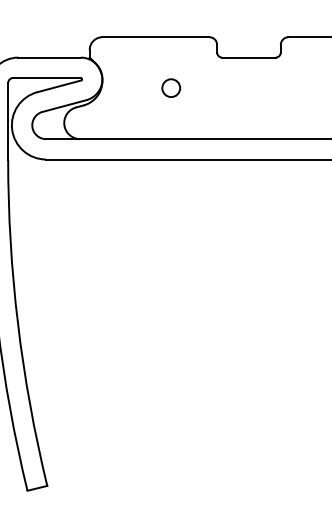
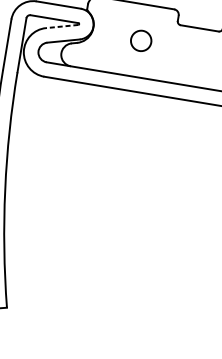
line: (59, 86) -> (62, 26), solid -> dashed
circle: (171, 88) -> (141, 41), size x1.6

